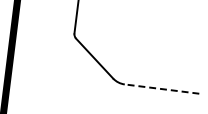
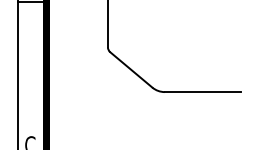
line: (161, 89) -> (202, 92), dashed -> solid

